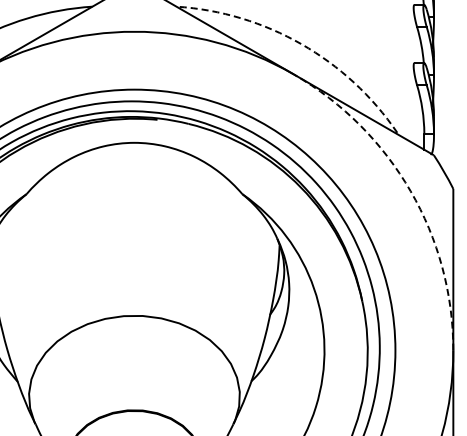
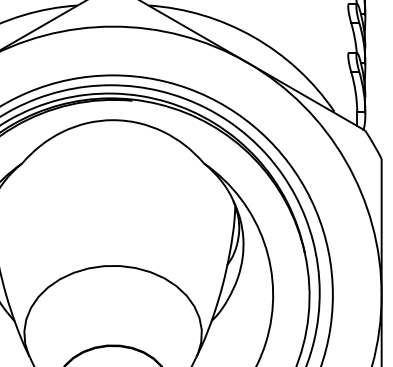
arc: (301, 44) -> (253, 37), dashed -> solid
arc: (410, 191) -> (345, 161), dashed -> solid

